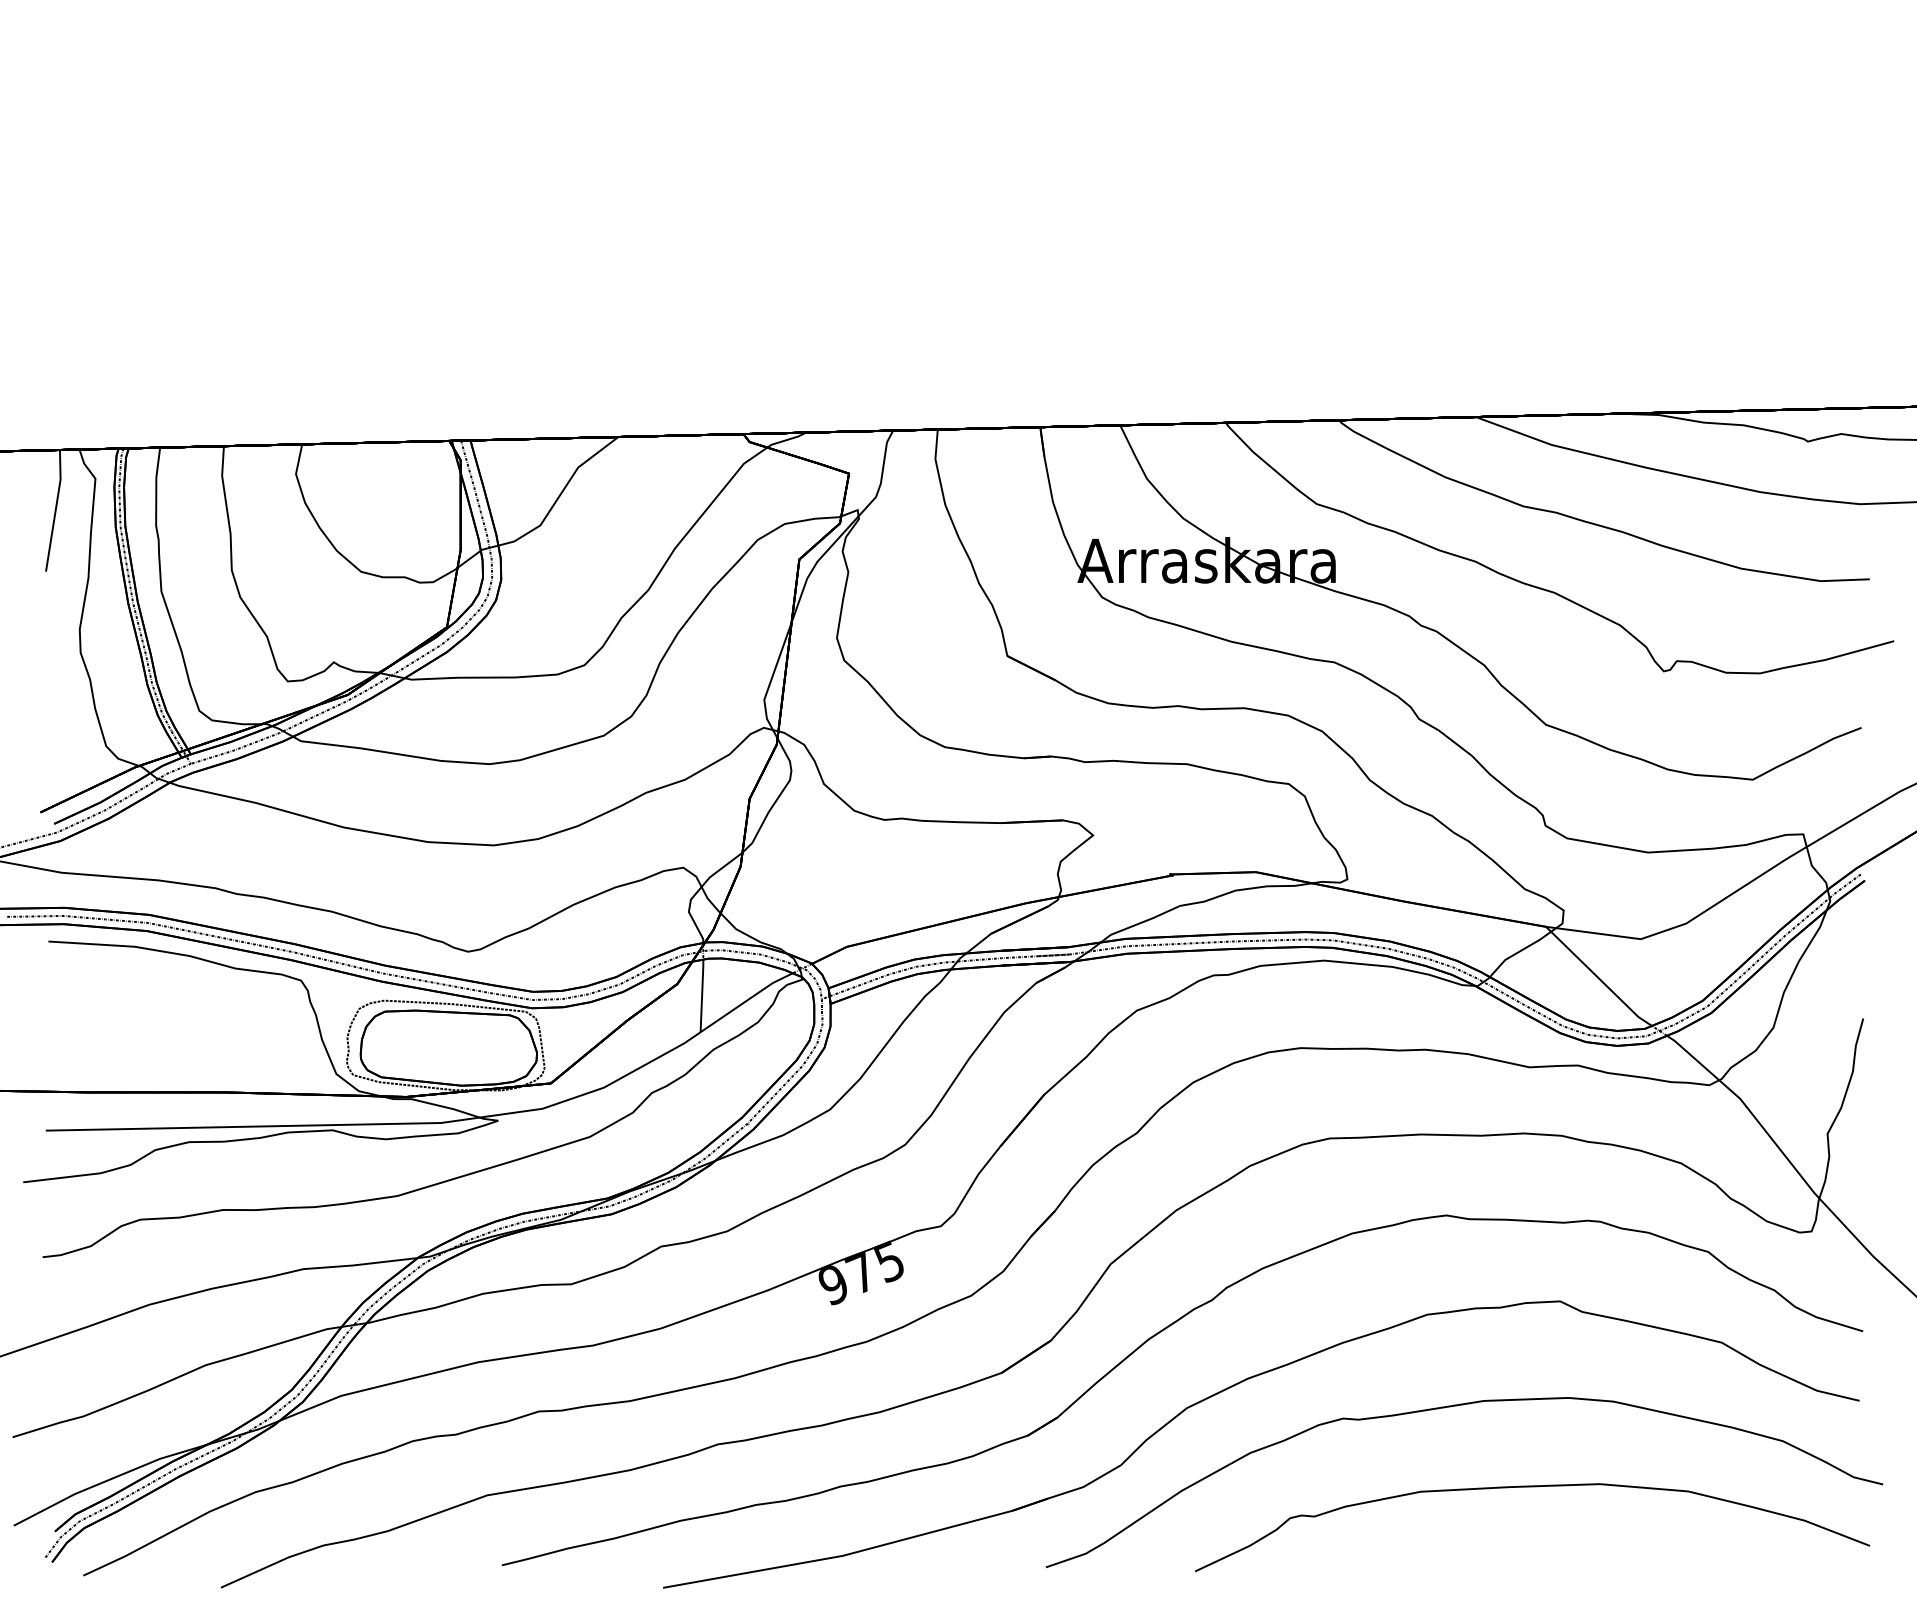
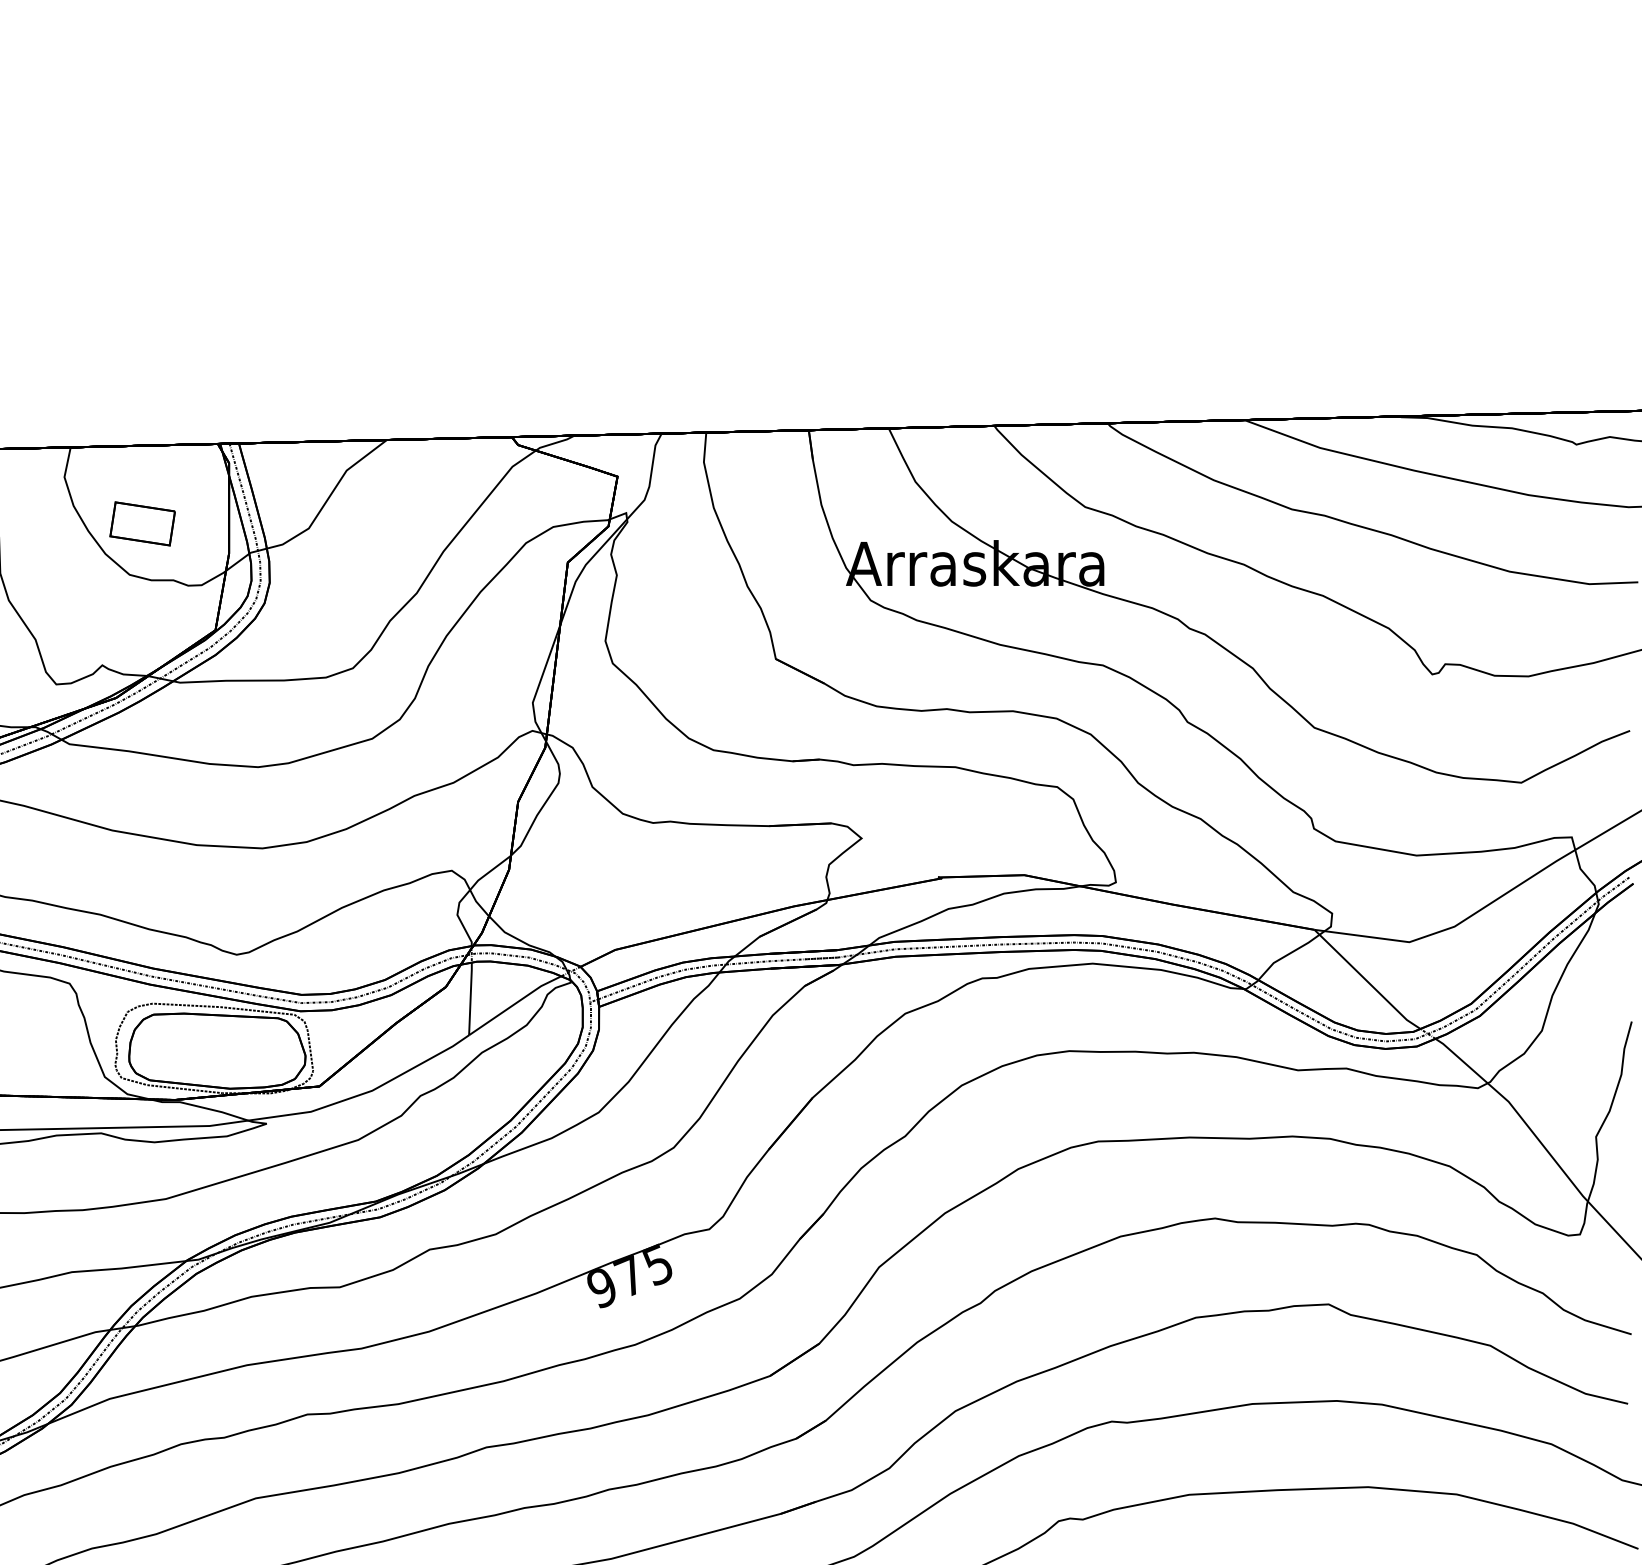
part: (373, 520) -> (142, 523), added

